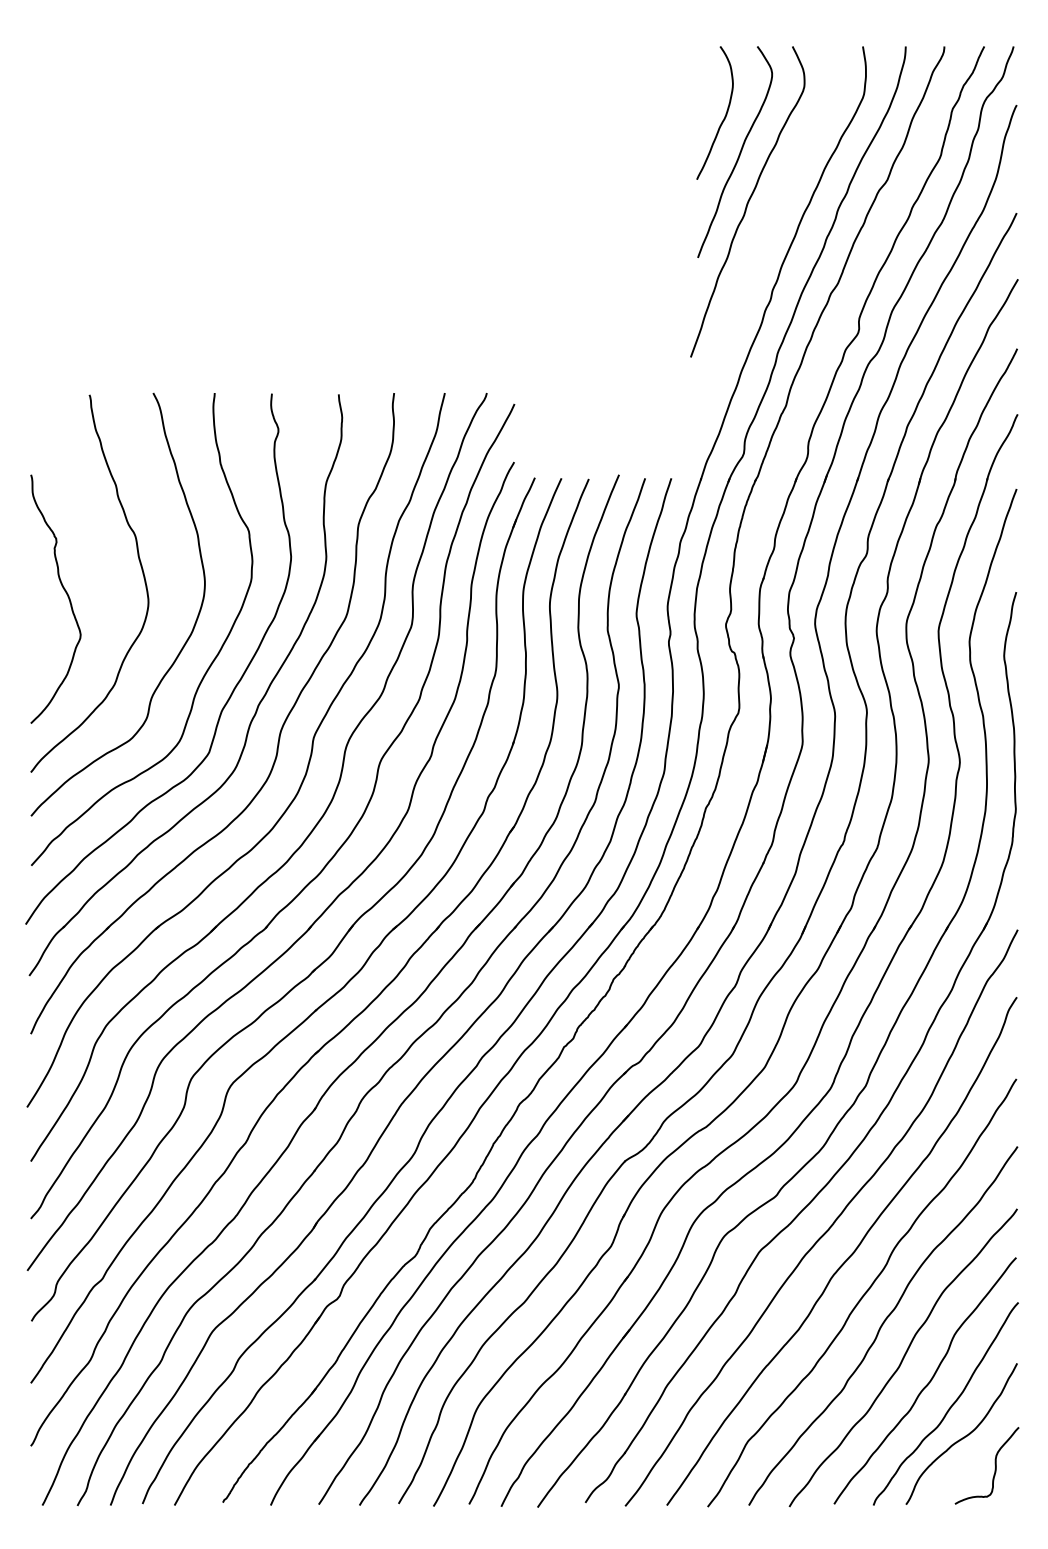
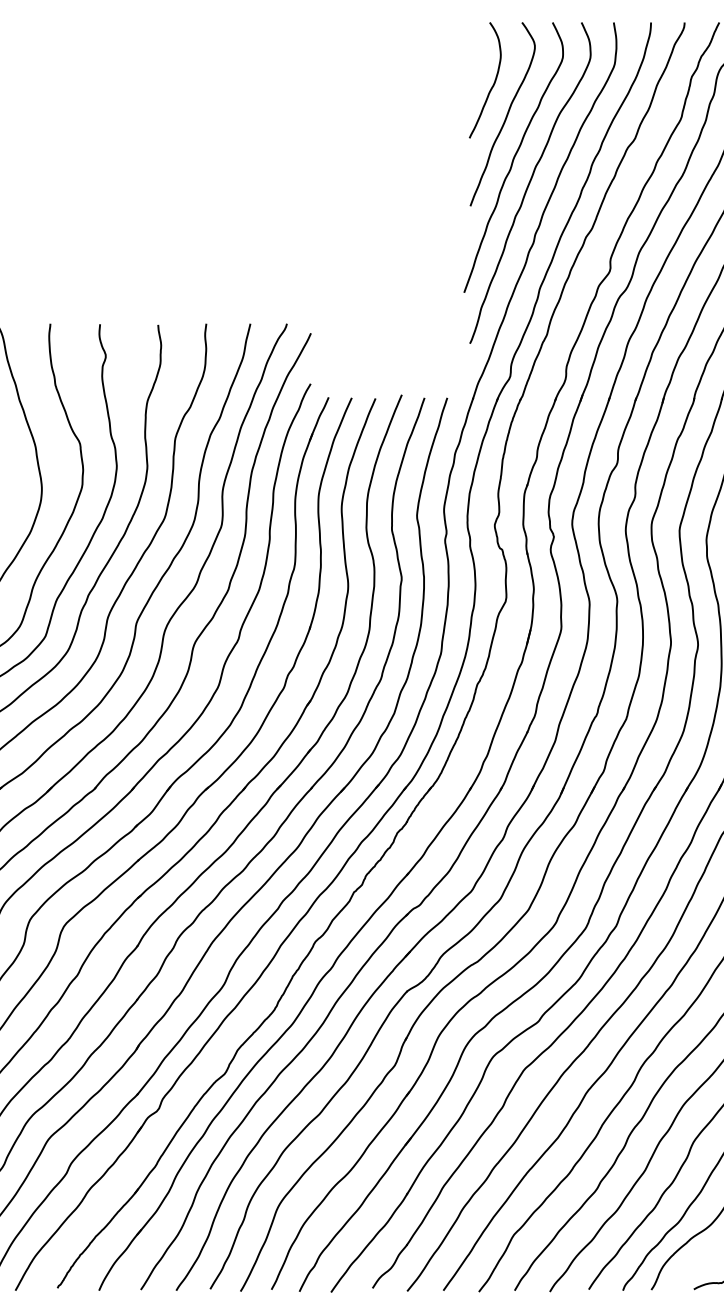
curve: (766, 231) -> (529, 183), added

